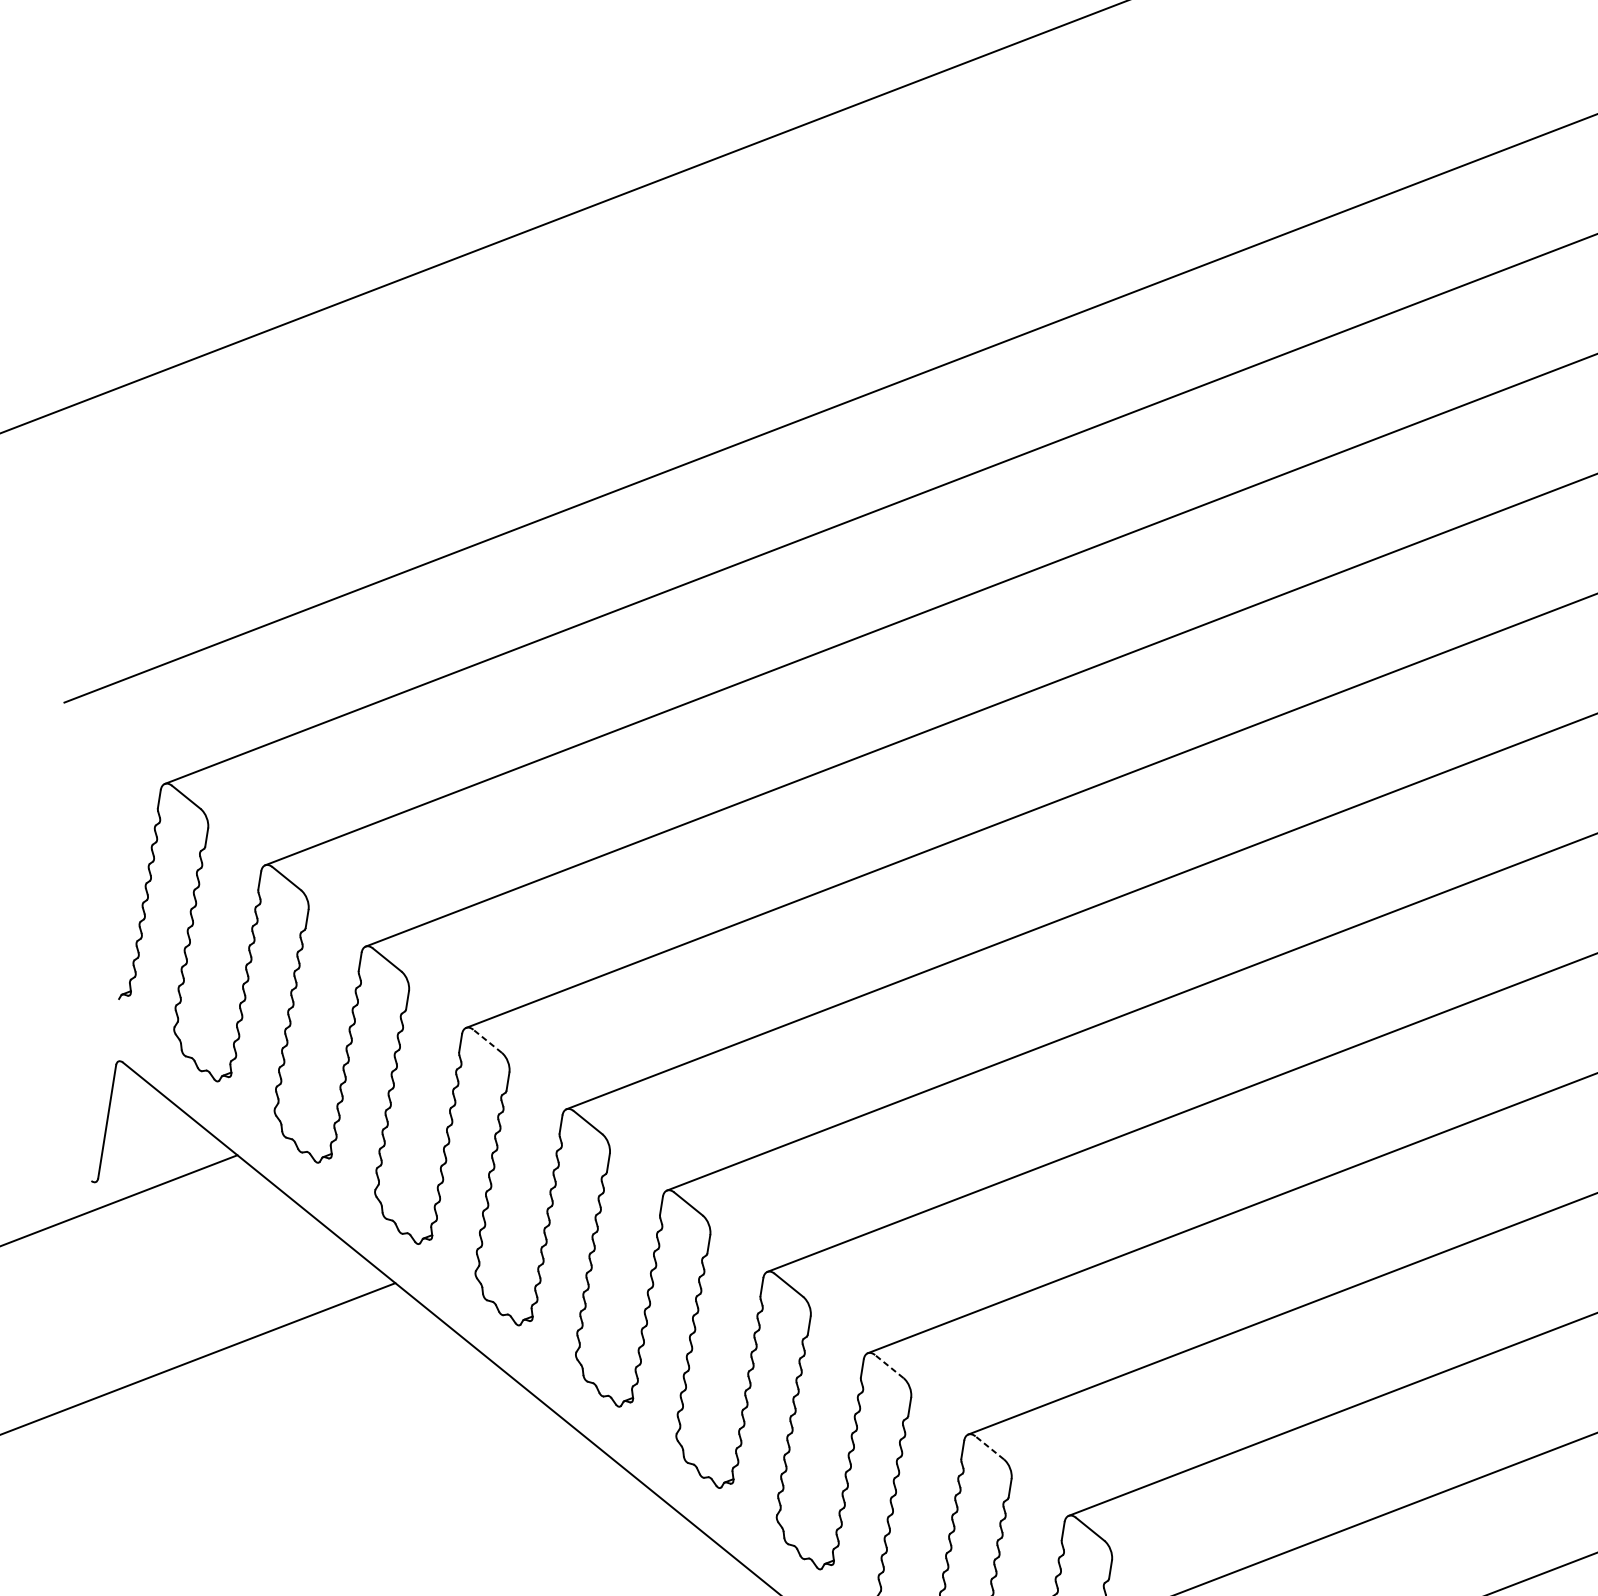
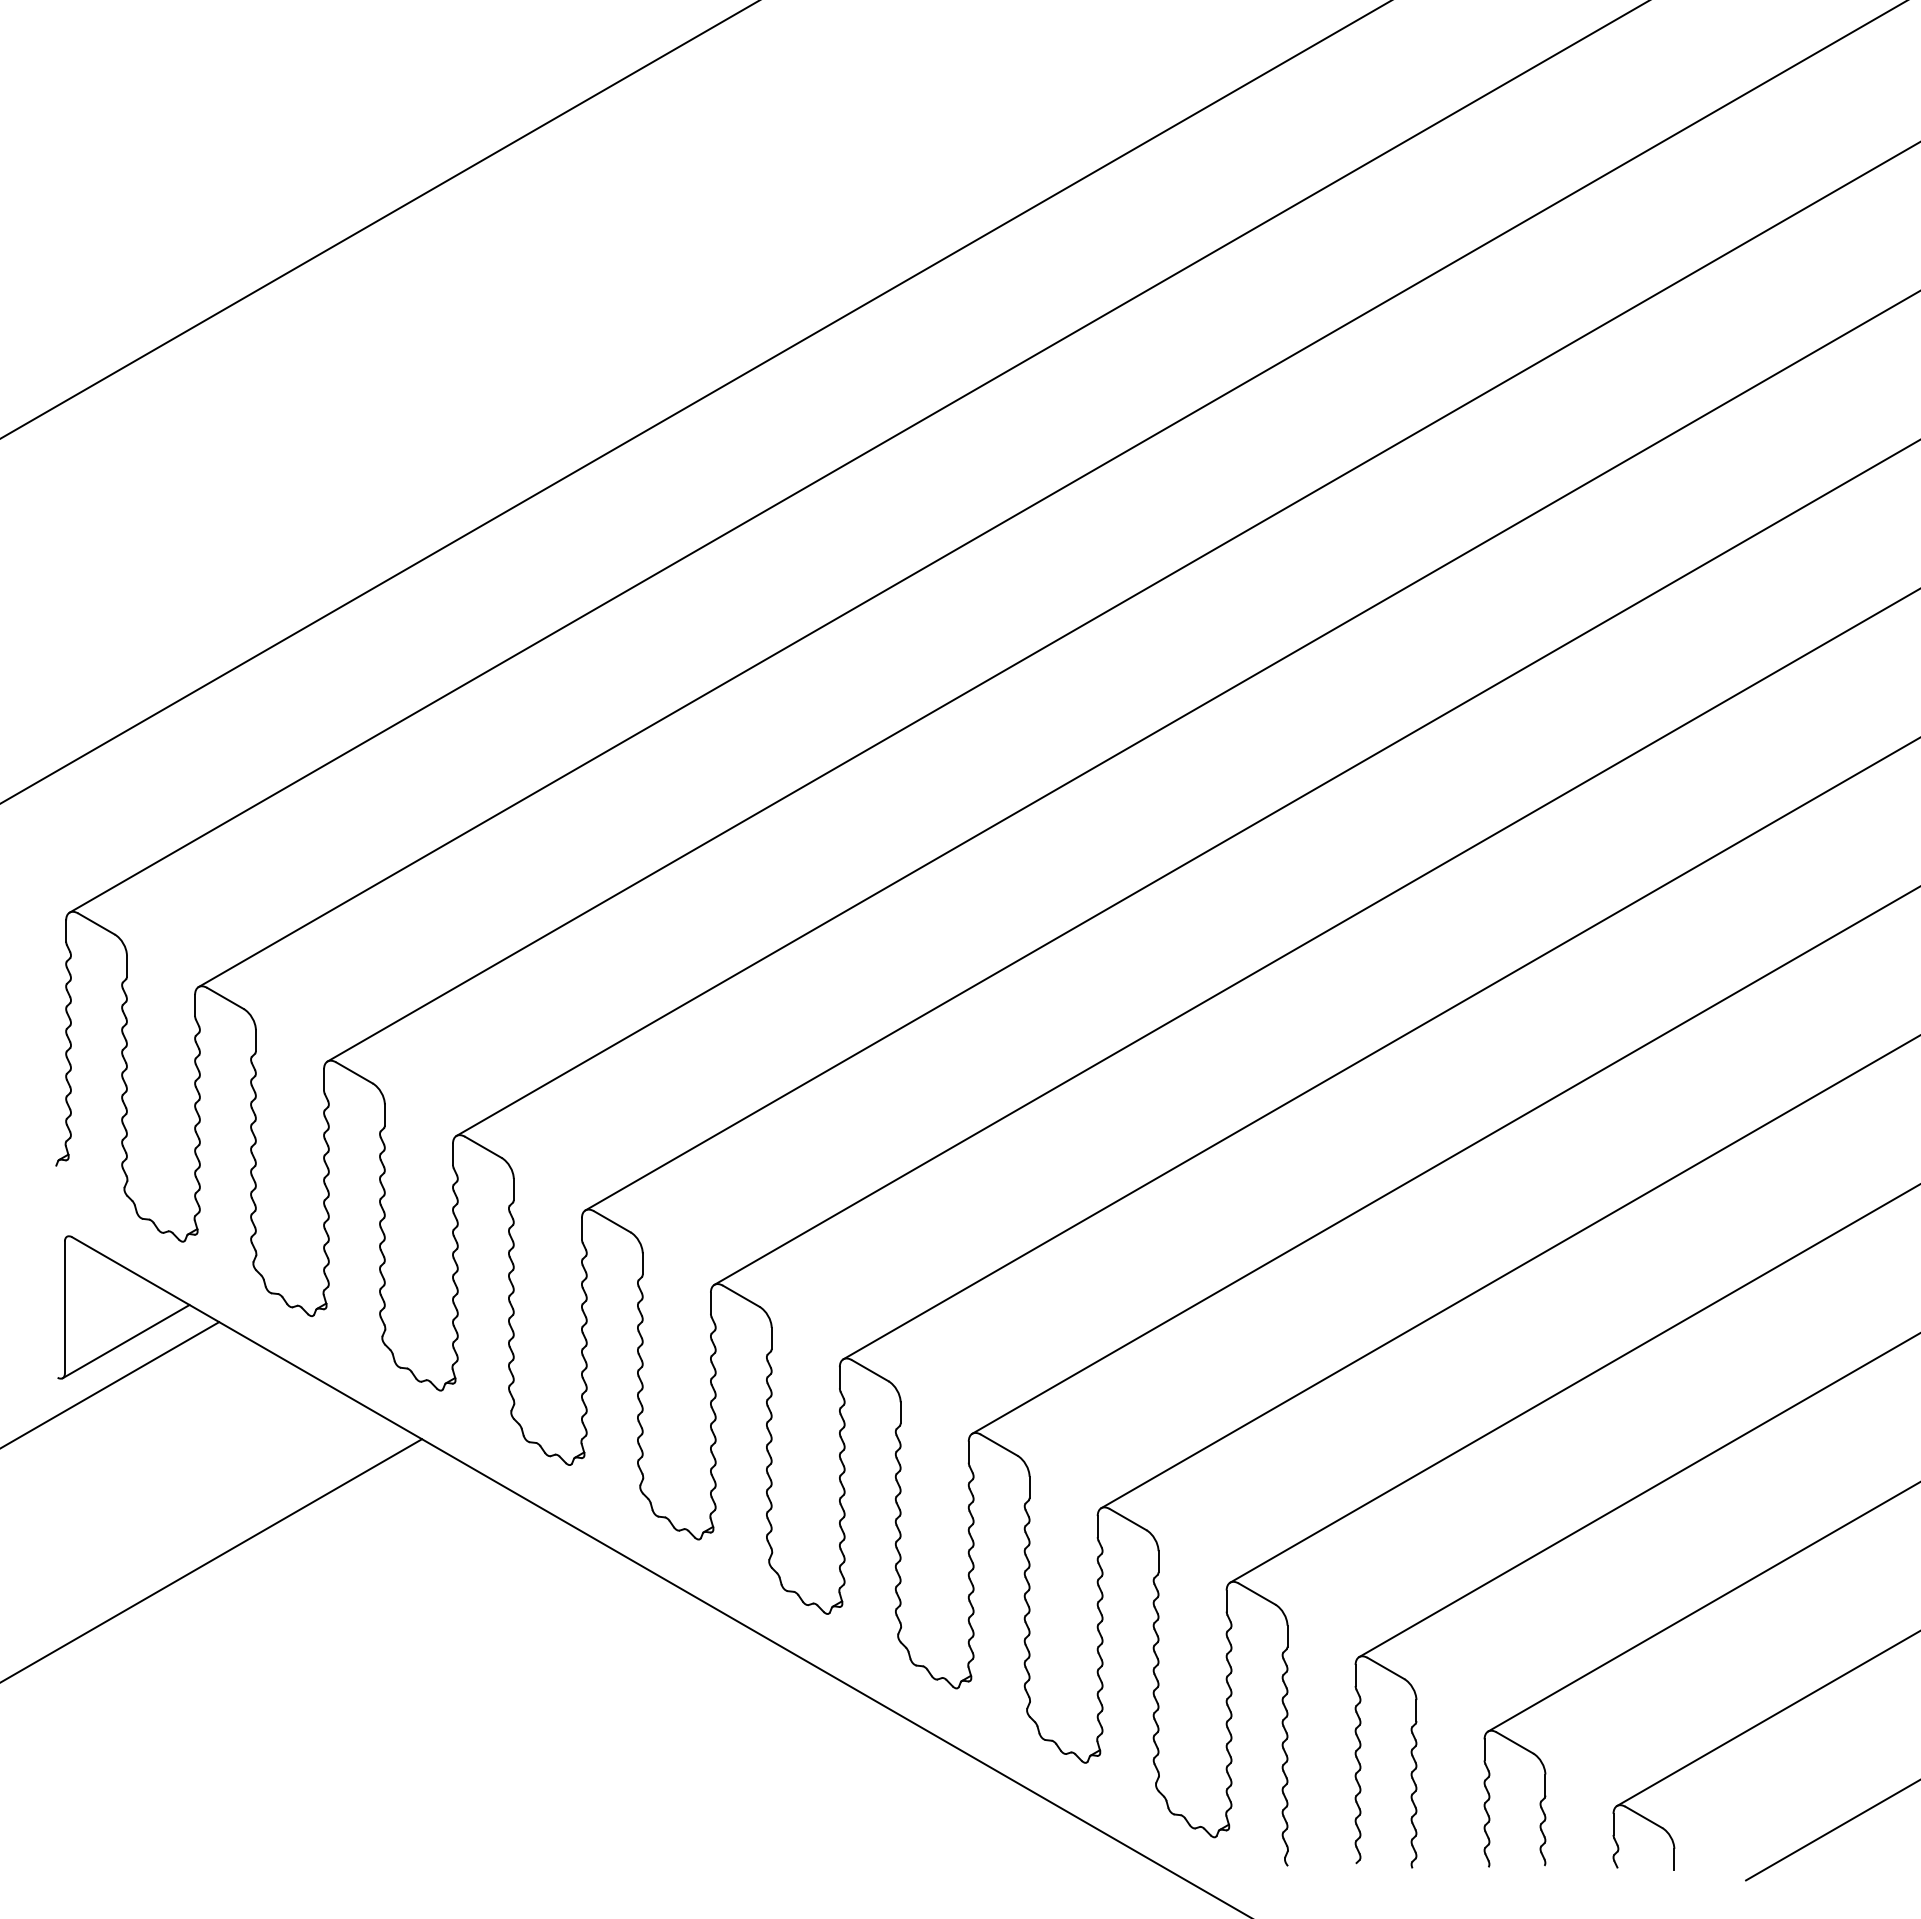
line: (486, 1041) -> (482, 1147), dashed -> solid
line: (154, 1159) -> (125, 1341), added
line: (888, 1365) -> (998, 1444), dashed -> solid
line: (989, 1447) -> (1127, 1519), dashed -> solid

